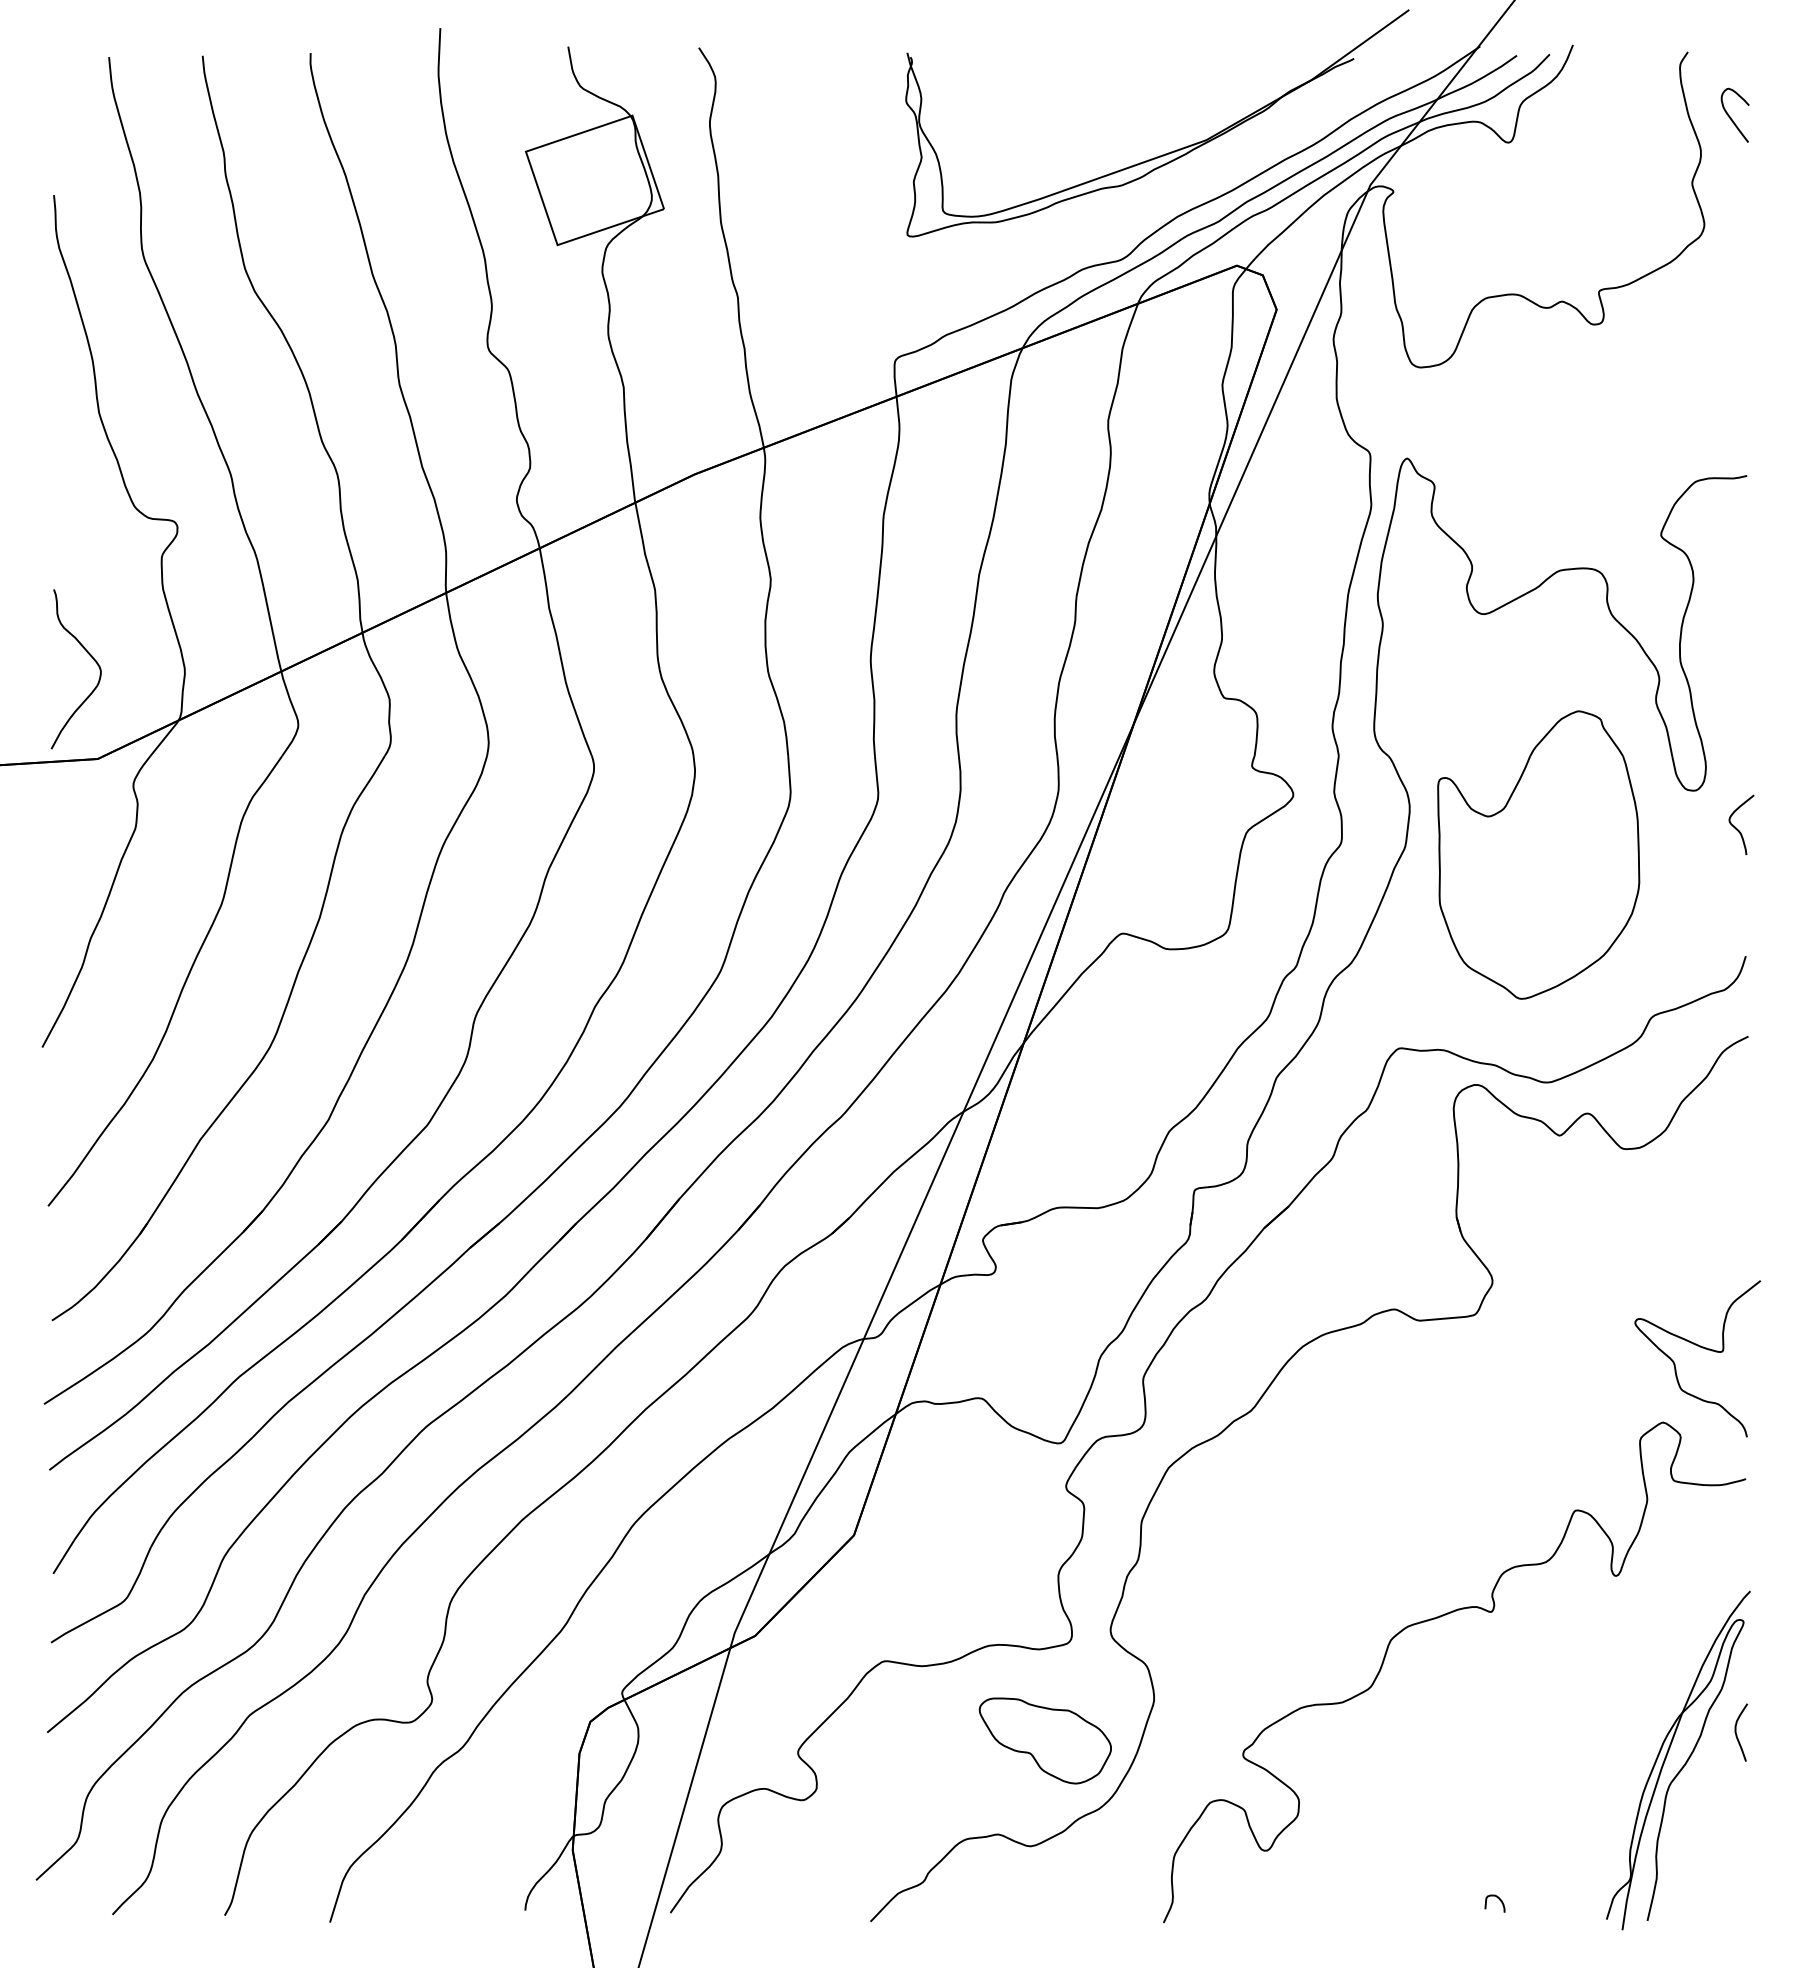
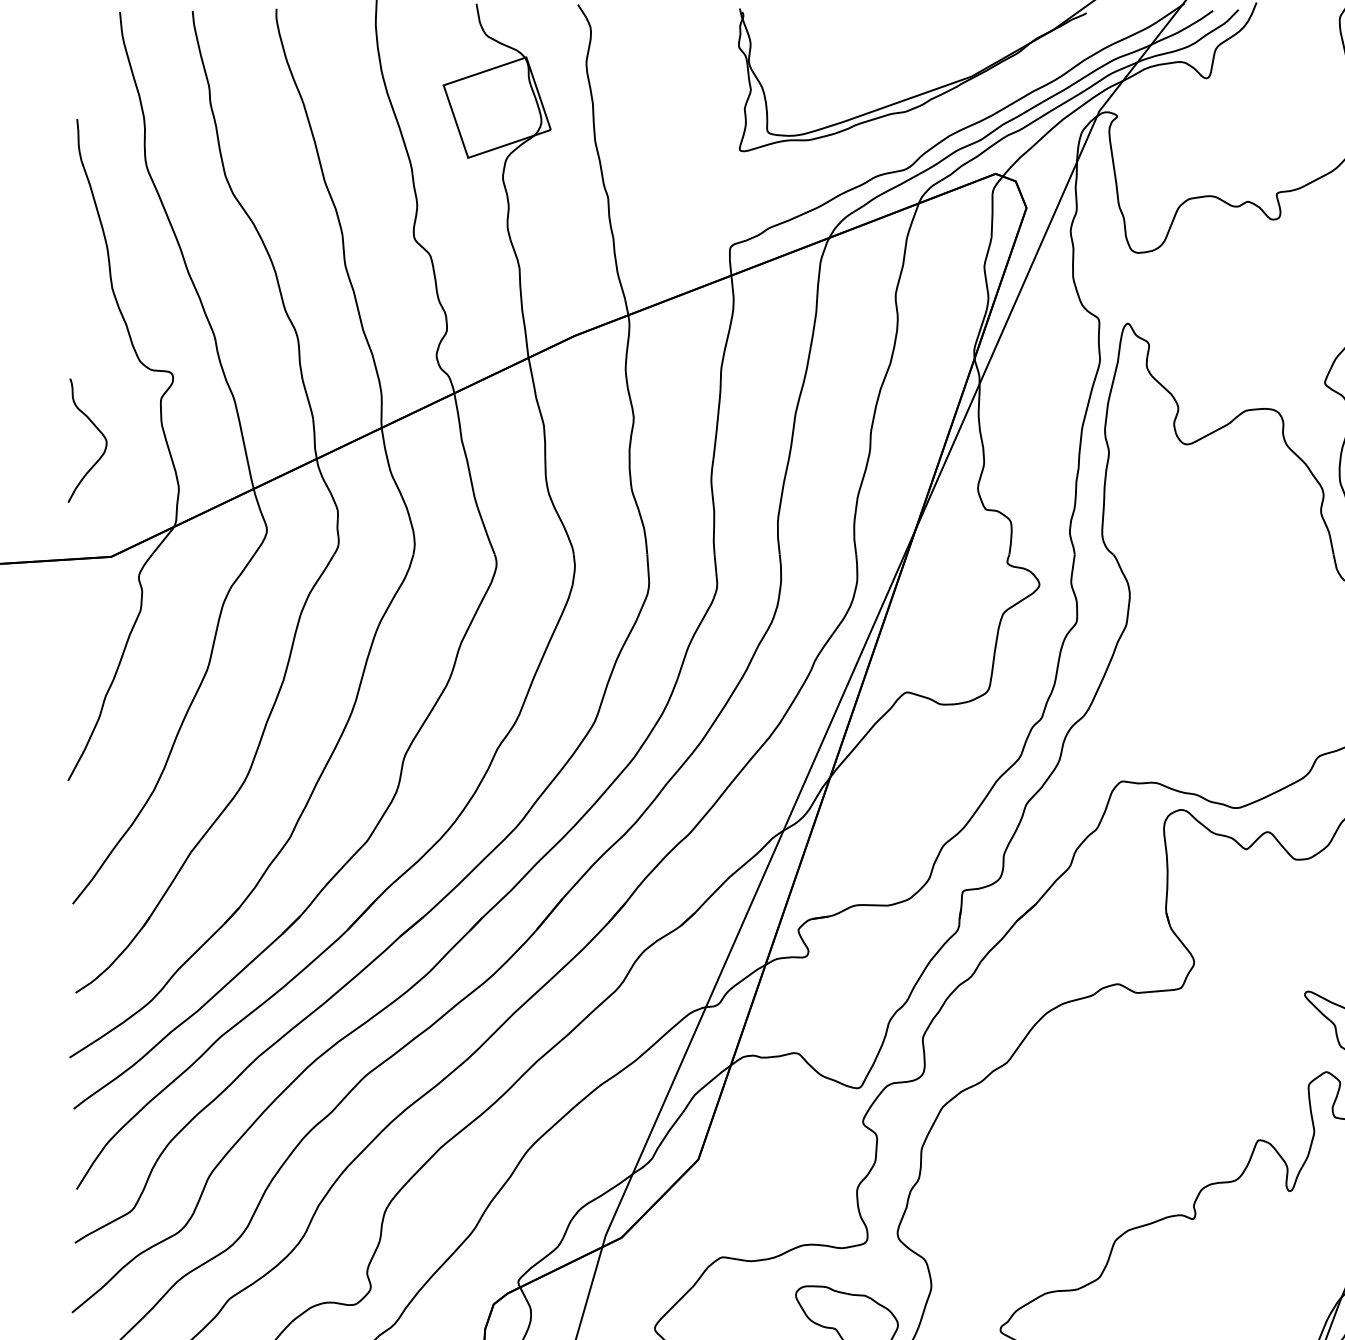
curve: (89, 655) -> (97, 429), moved
part: (1538, 854) -> (1229, 631), removed

